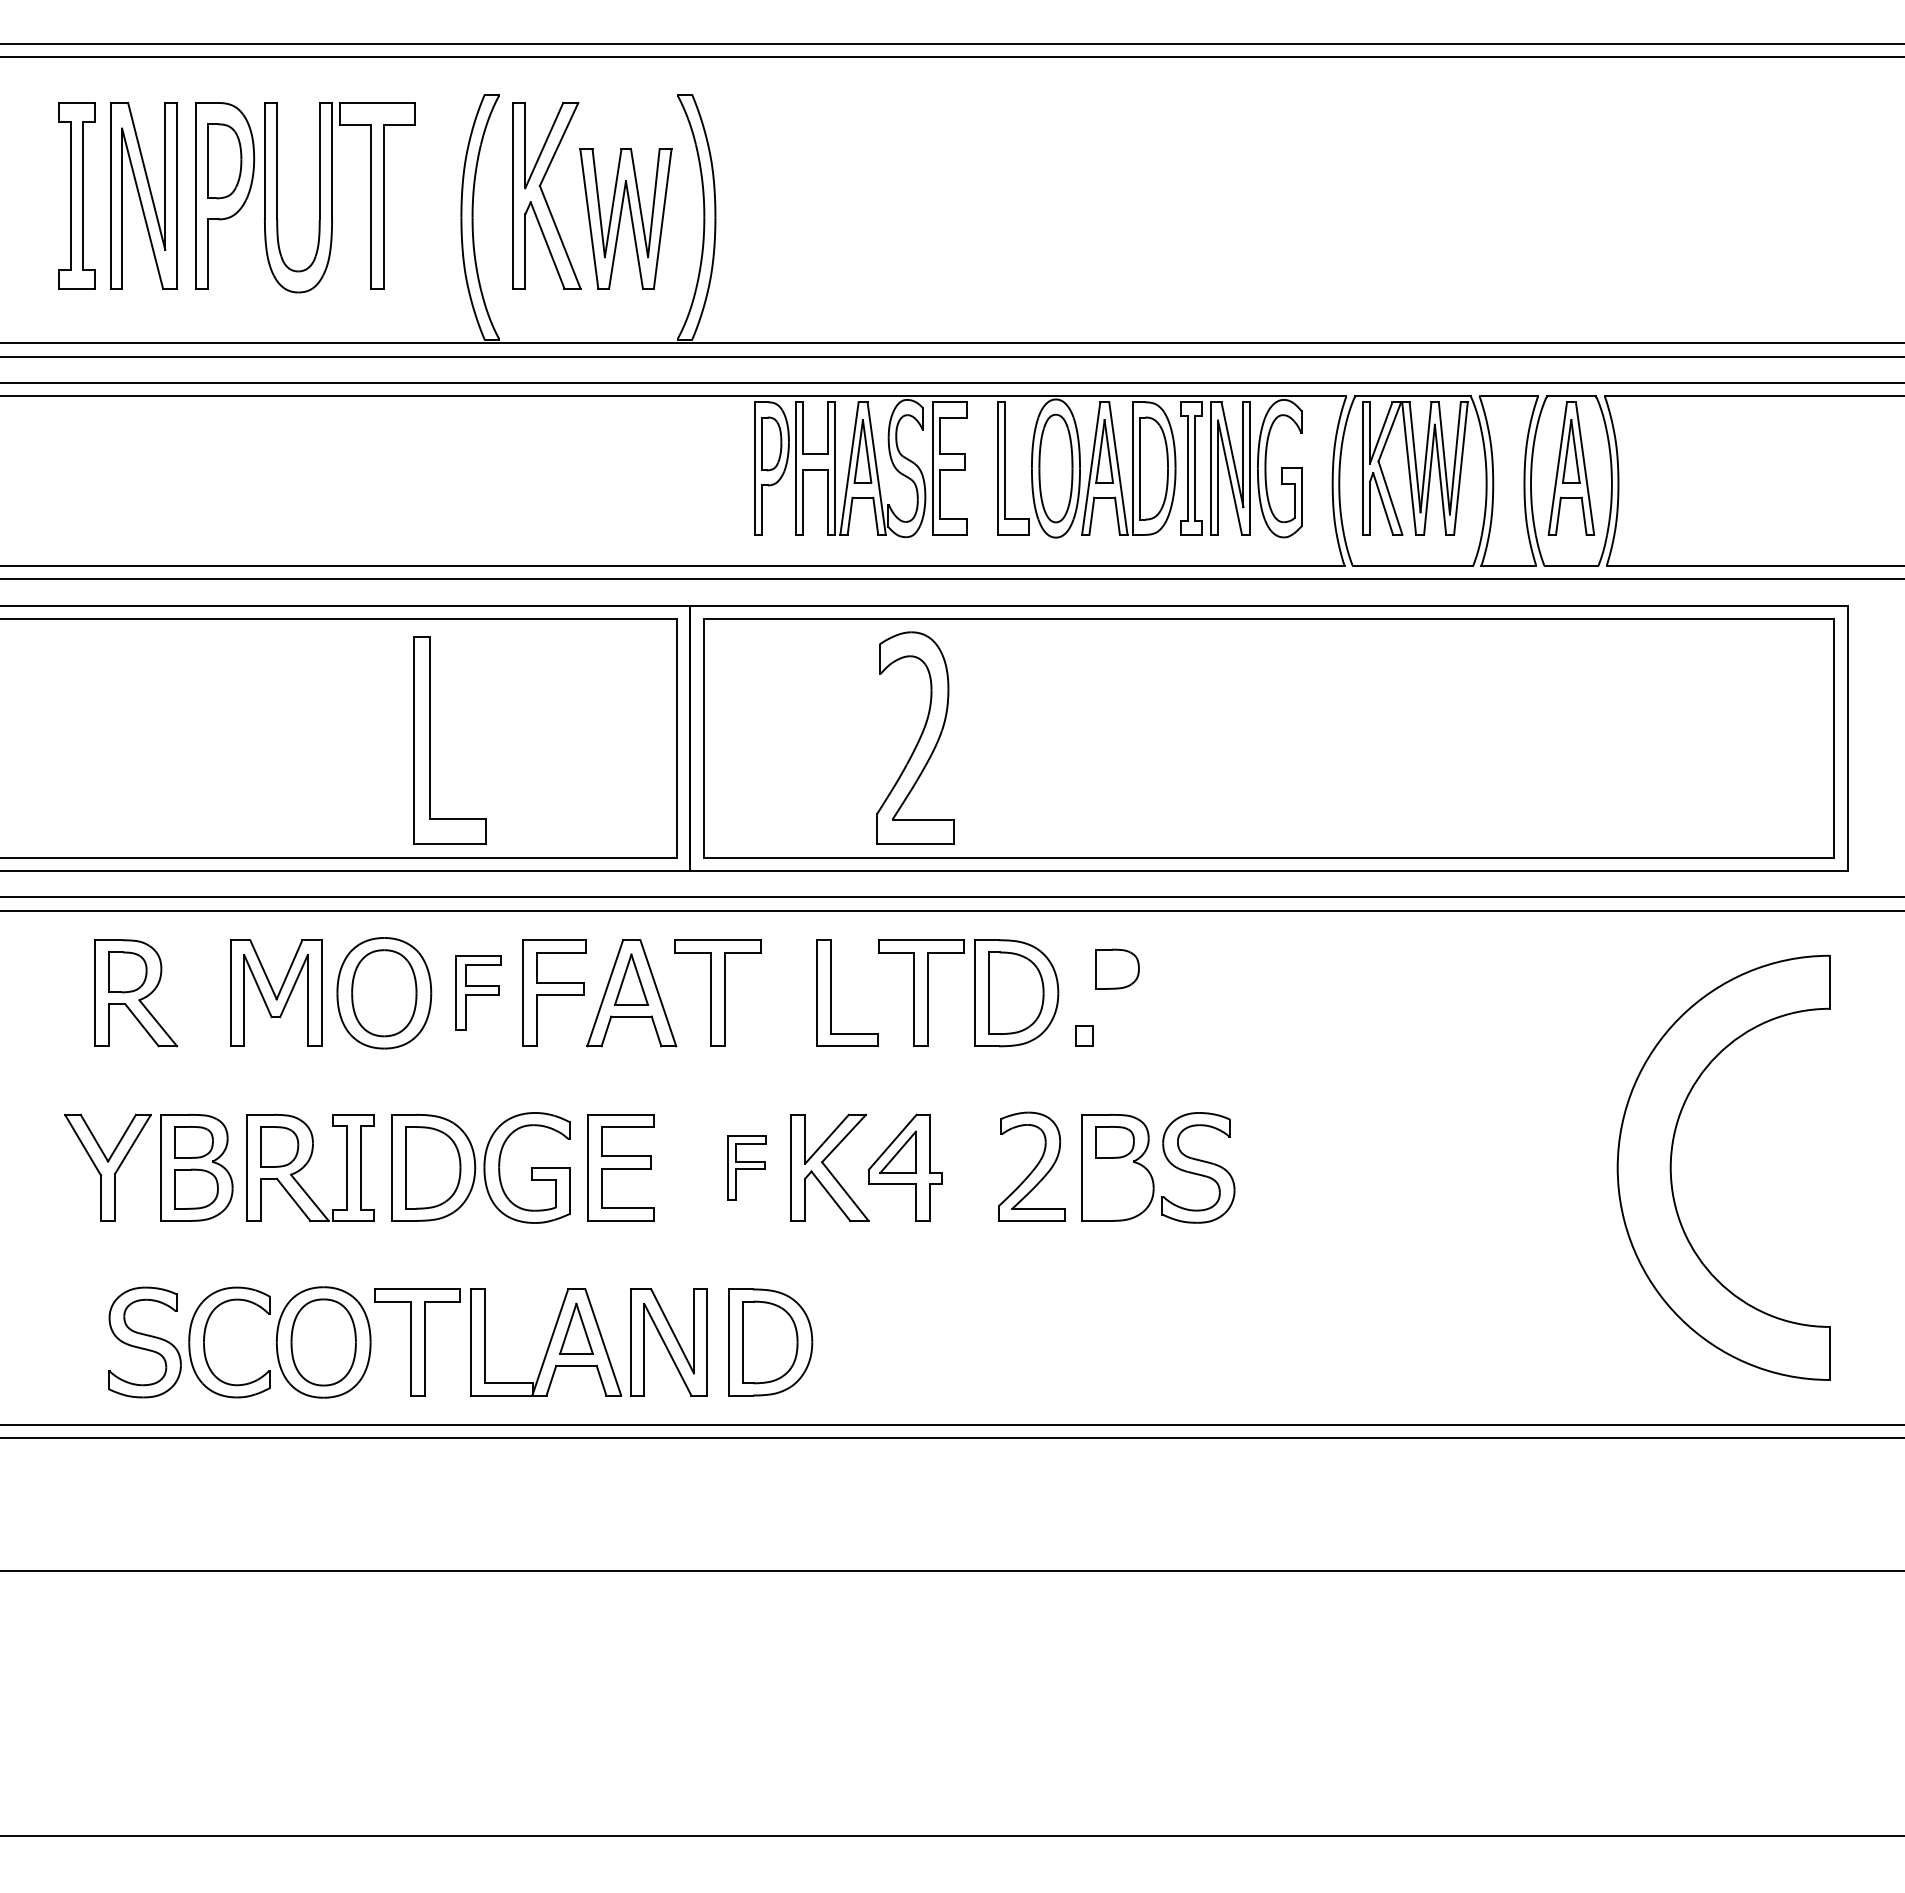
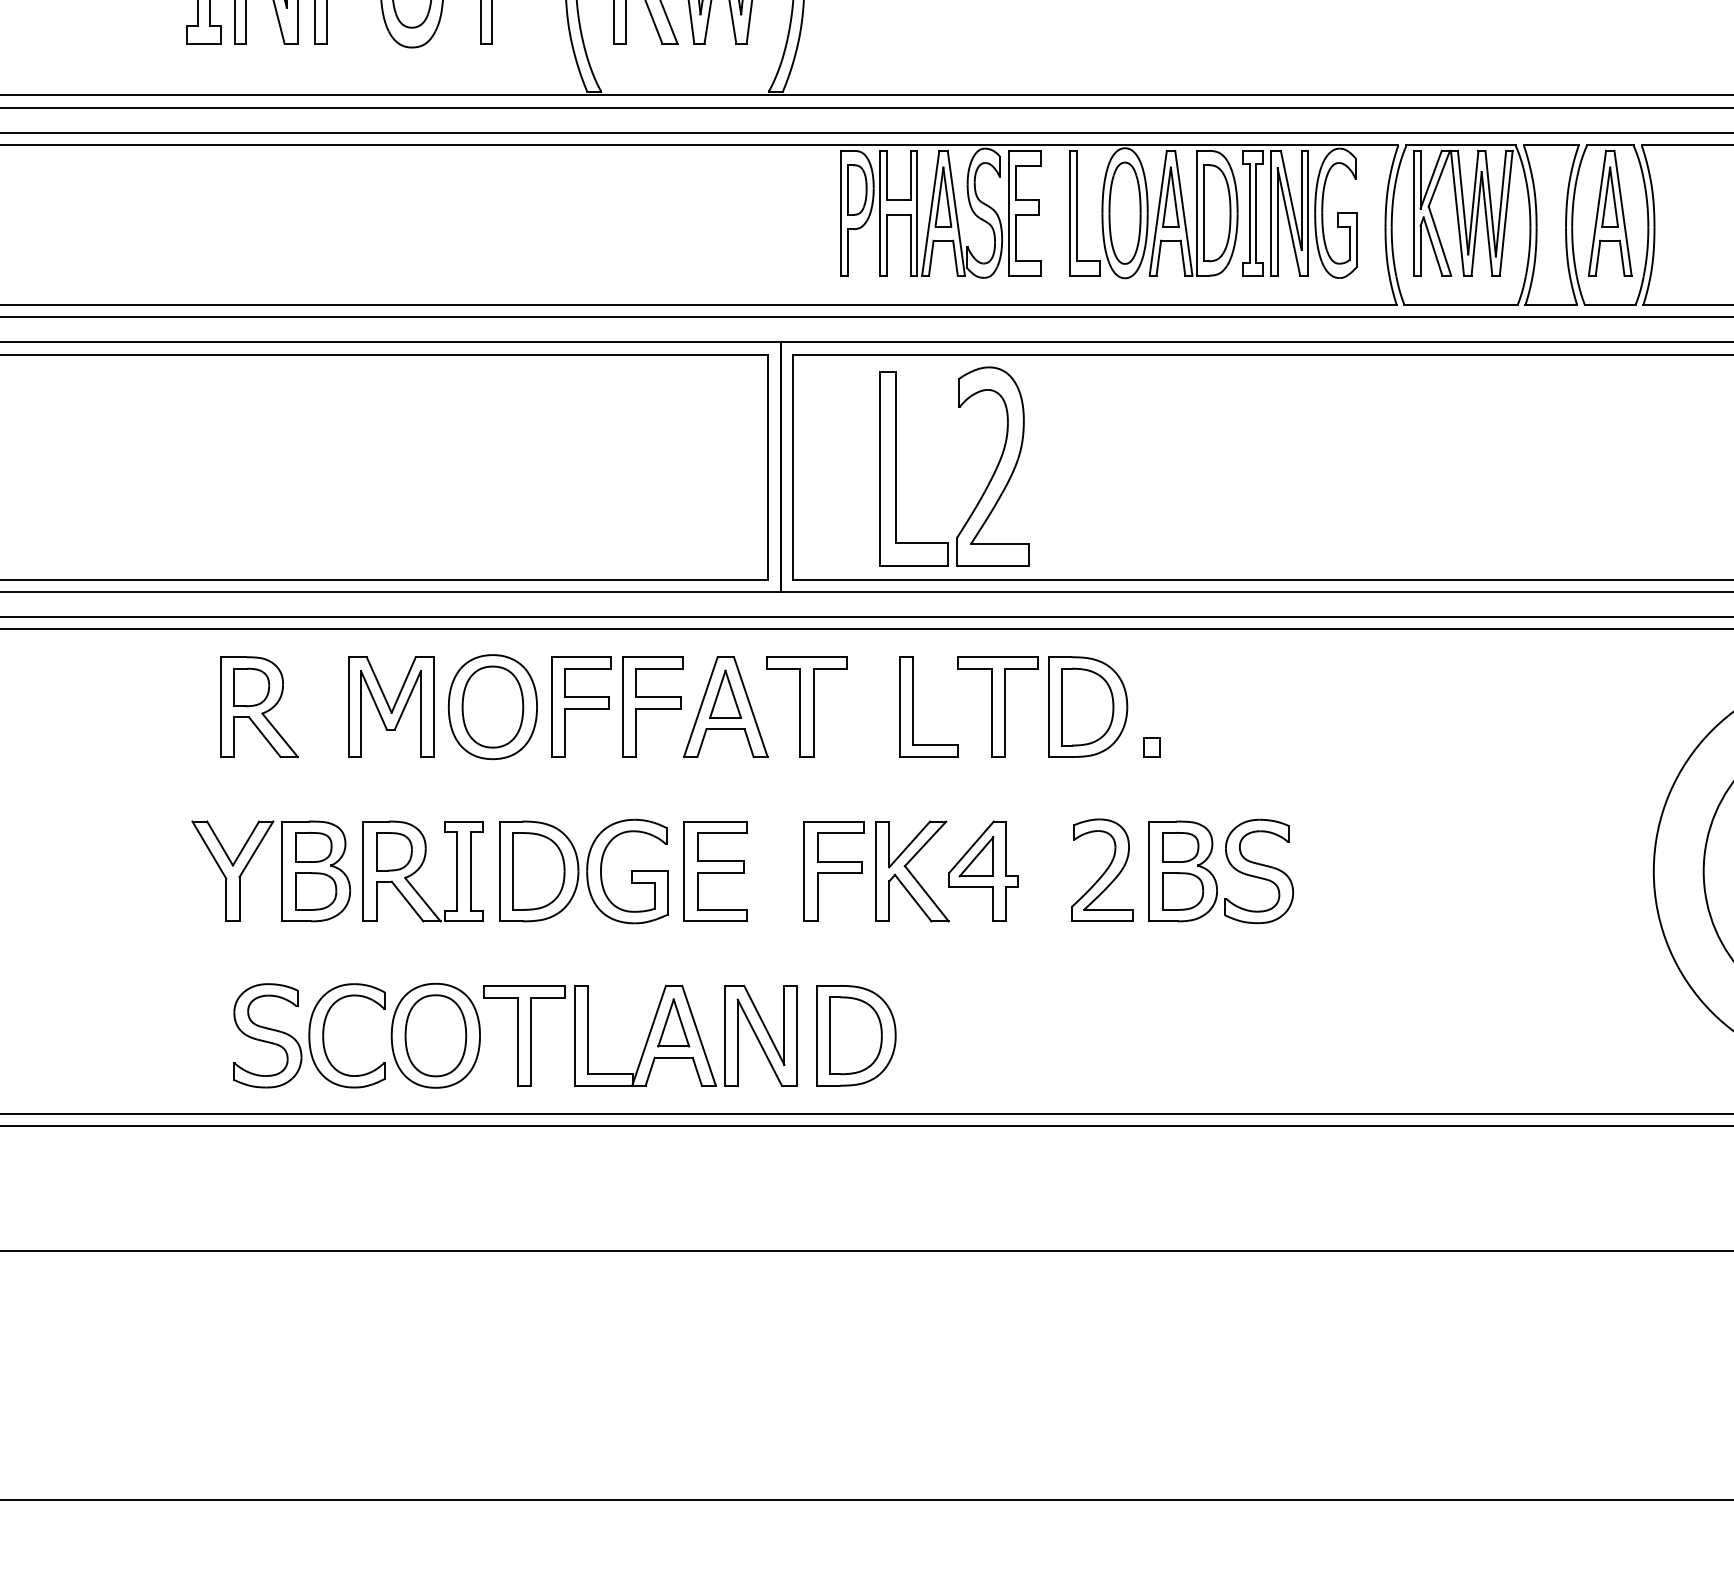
part: (430, 740) -> (895, 469), moved
part: (1117, 968) -> (1182, 890), moved
part: (478, 992) -> (581, 706), size x1.43
part: (746, 1167) -> (833, 871), size x1.67

